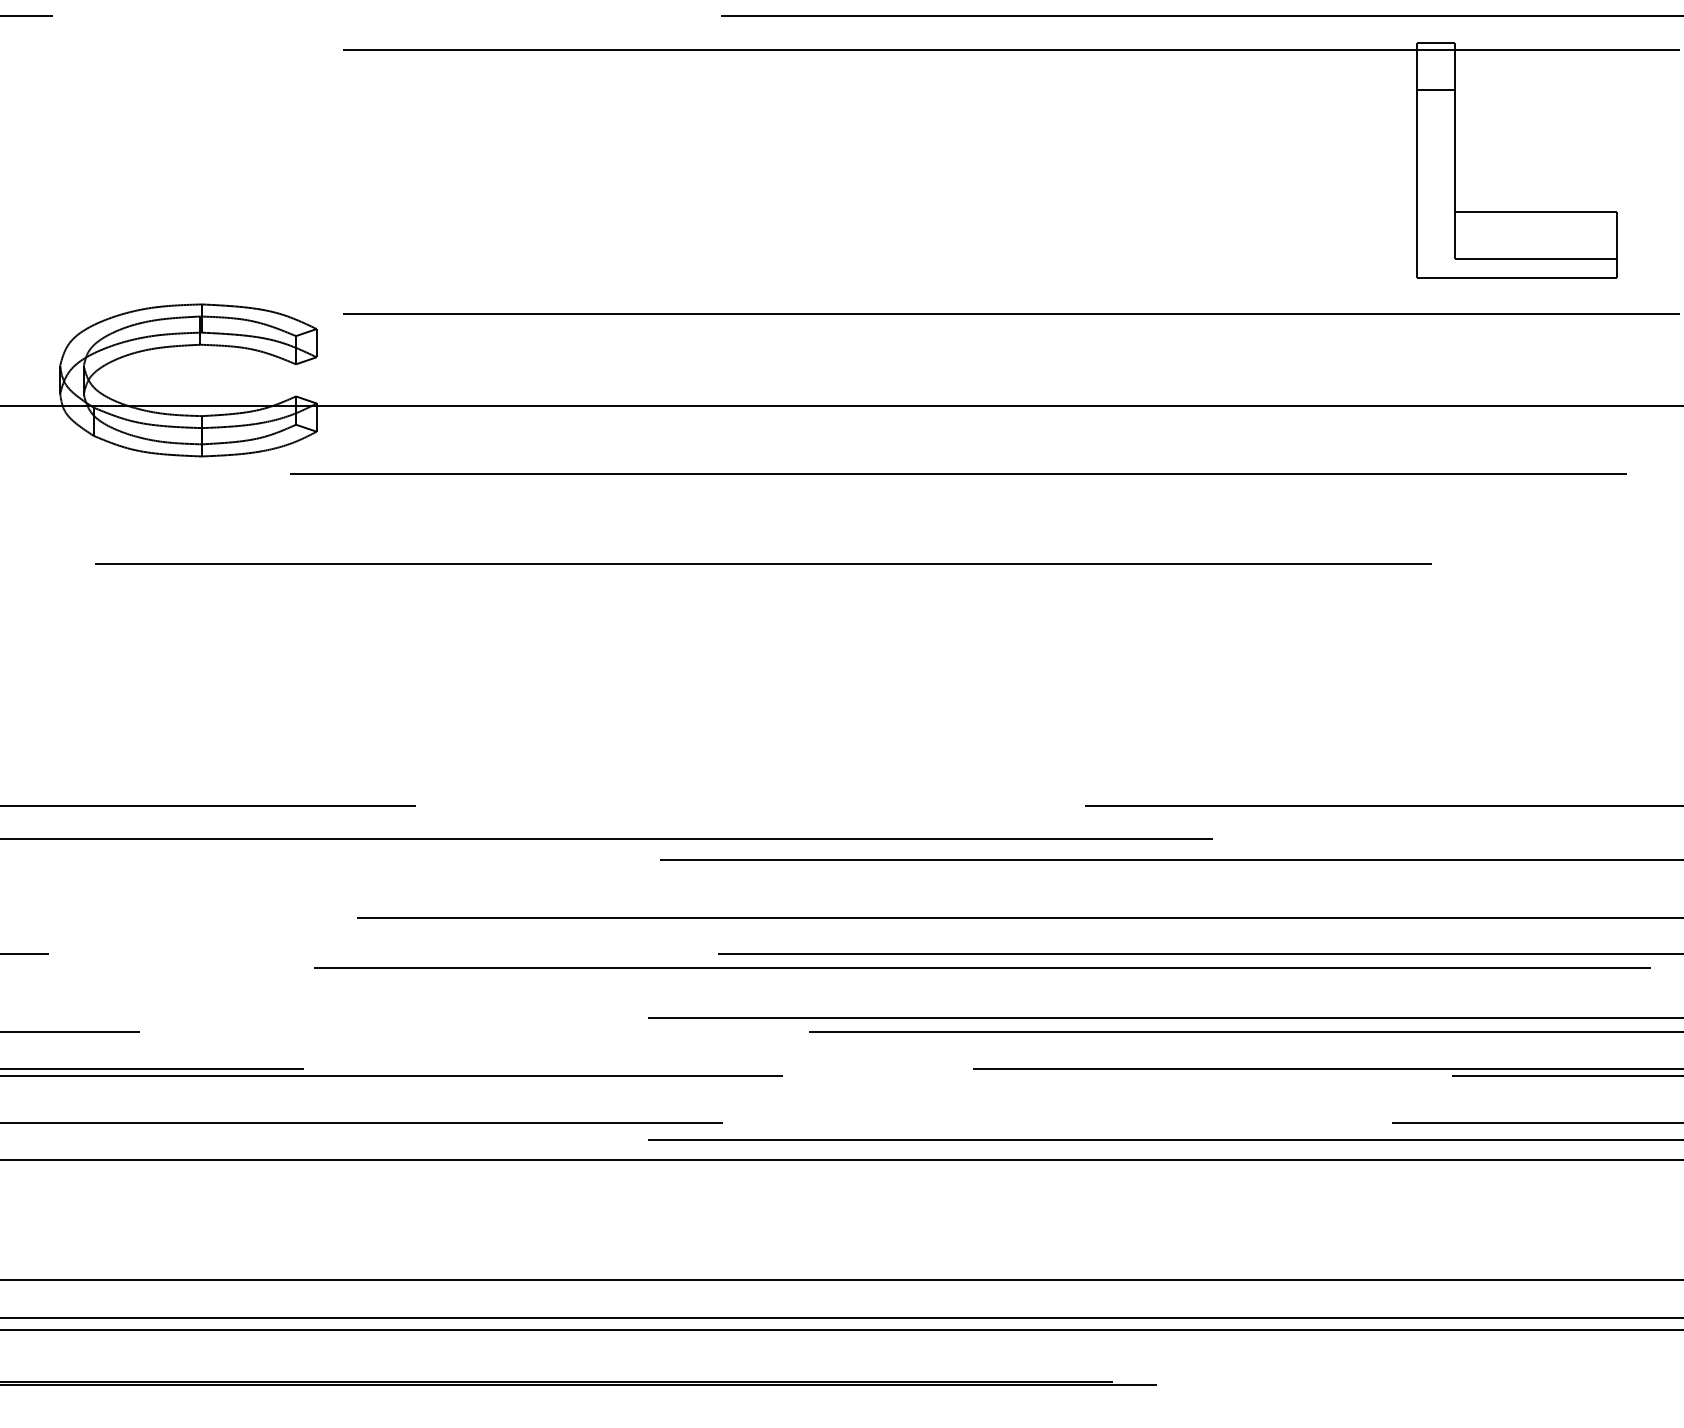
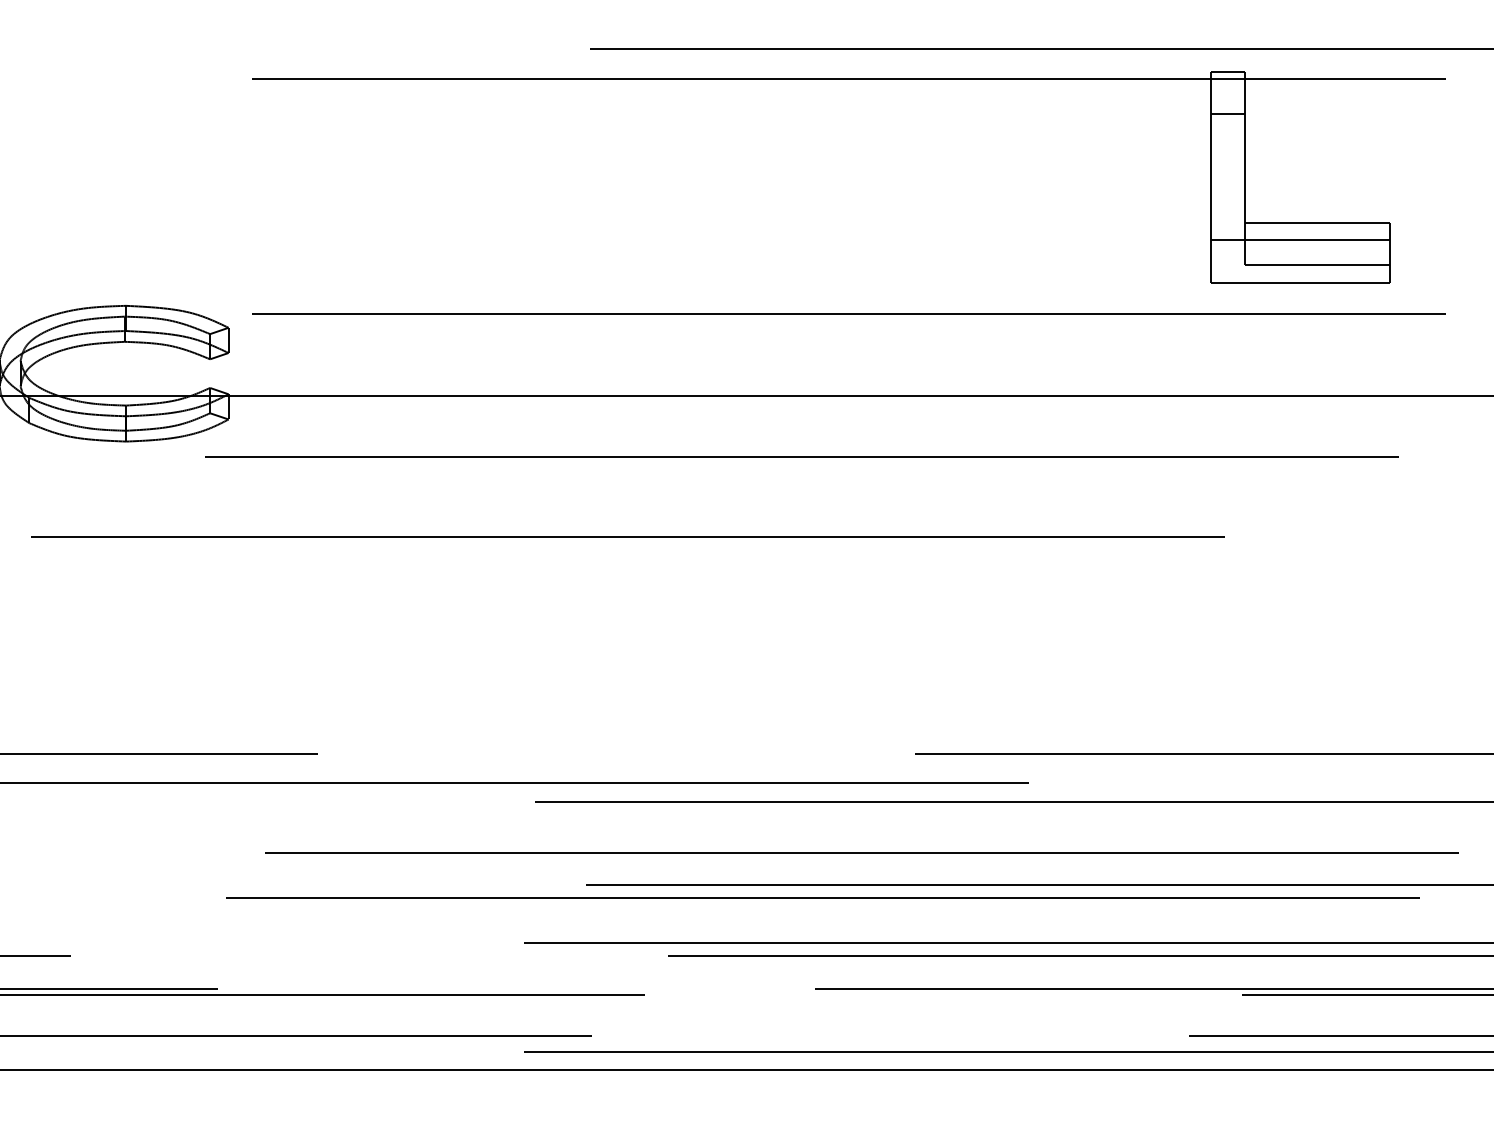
line: (1517, 231) -> (1300, 240), added

